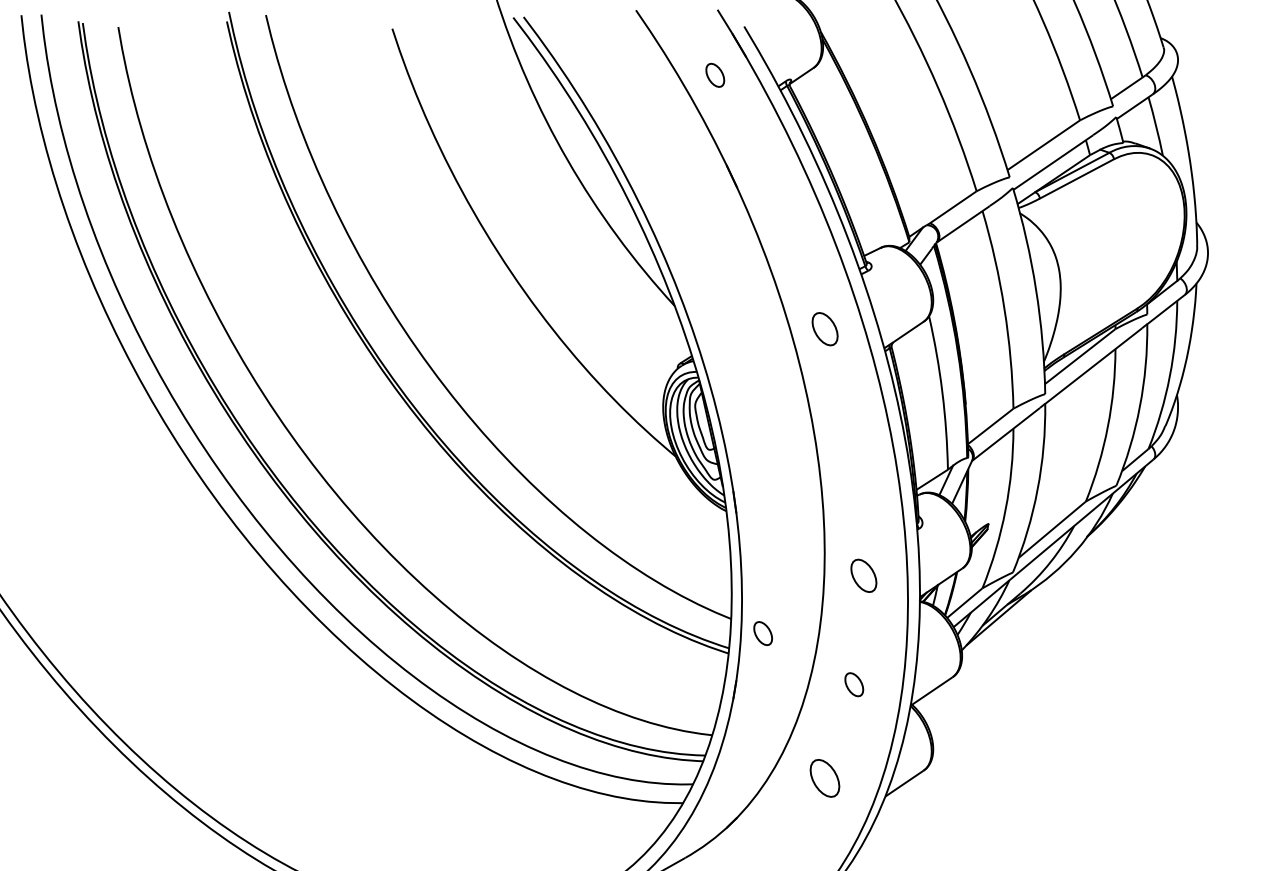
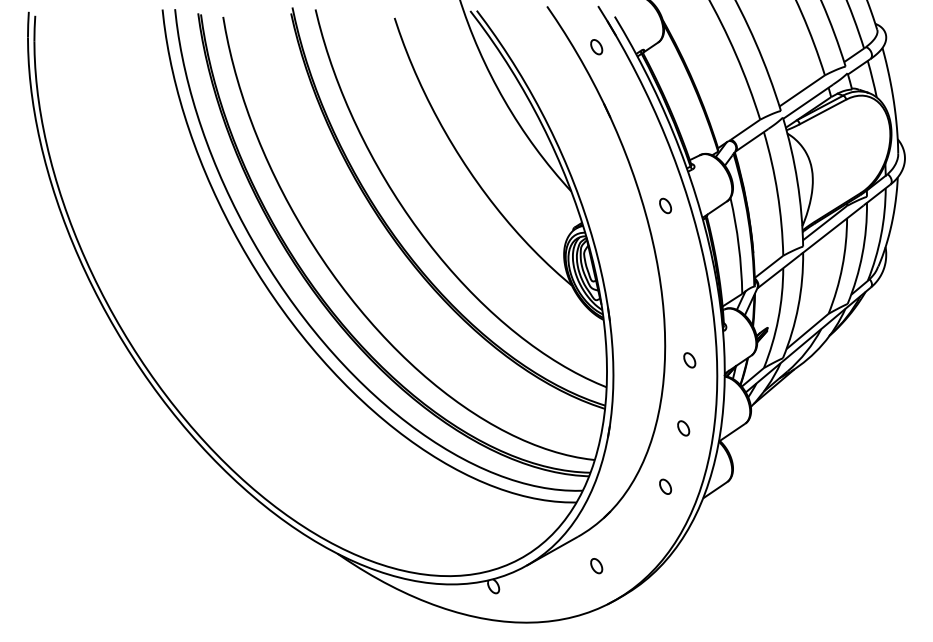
part: (825, 328) -> (665, 205), size x0.71
part: (863, 576) -> (689, 360), size x0.71
part: (762, 633) -> (626, 396), removed
part: (825, 777) -> (665, 486), size x0.62

